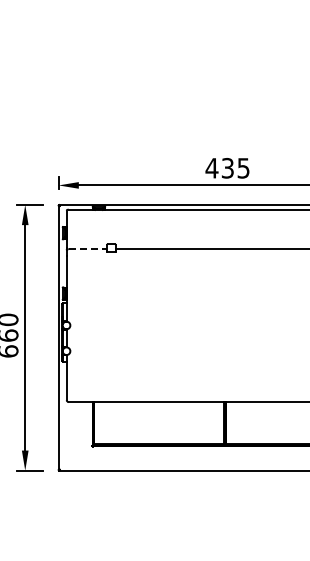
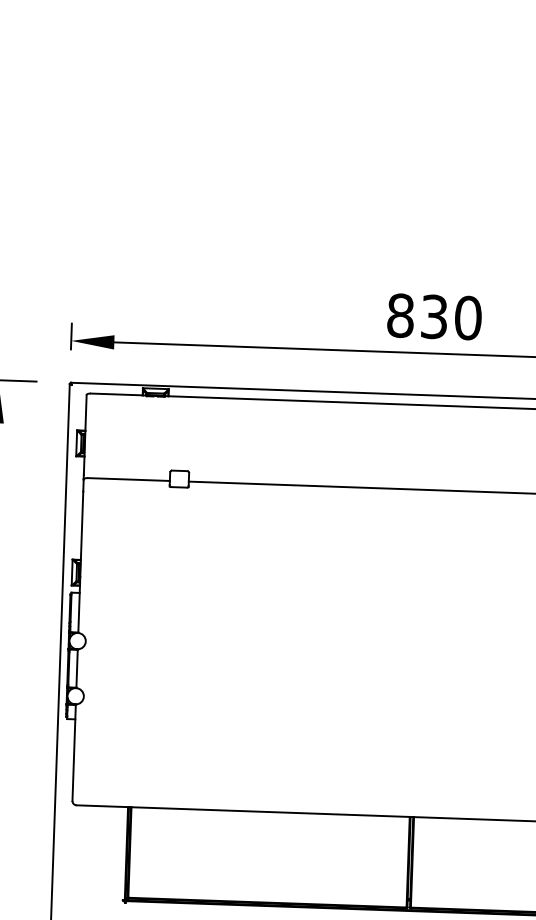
text: (227, 168) -> (433, 317), 435 -> 830
line: (88, 249) -> (130, 480), dashed -> solid

